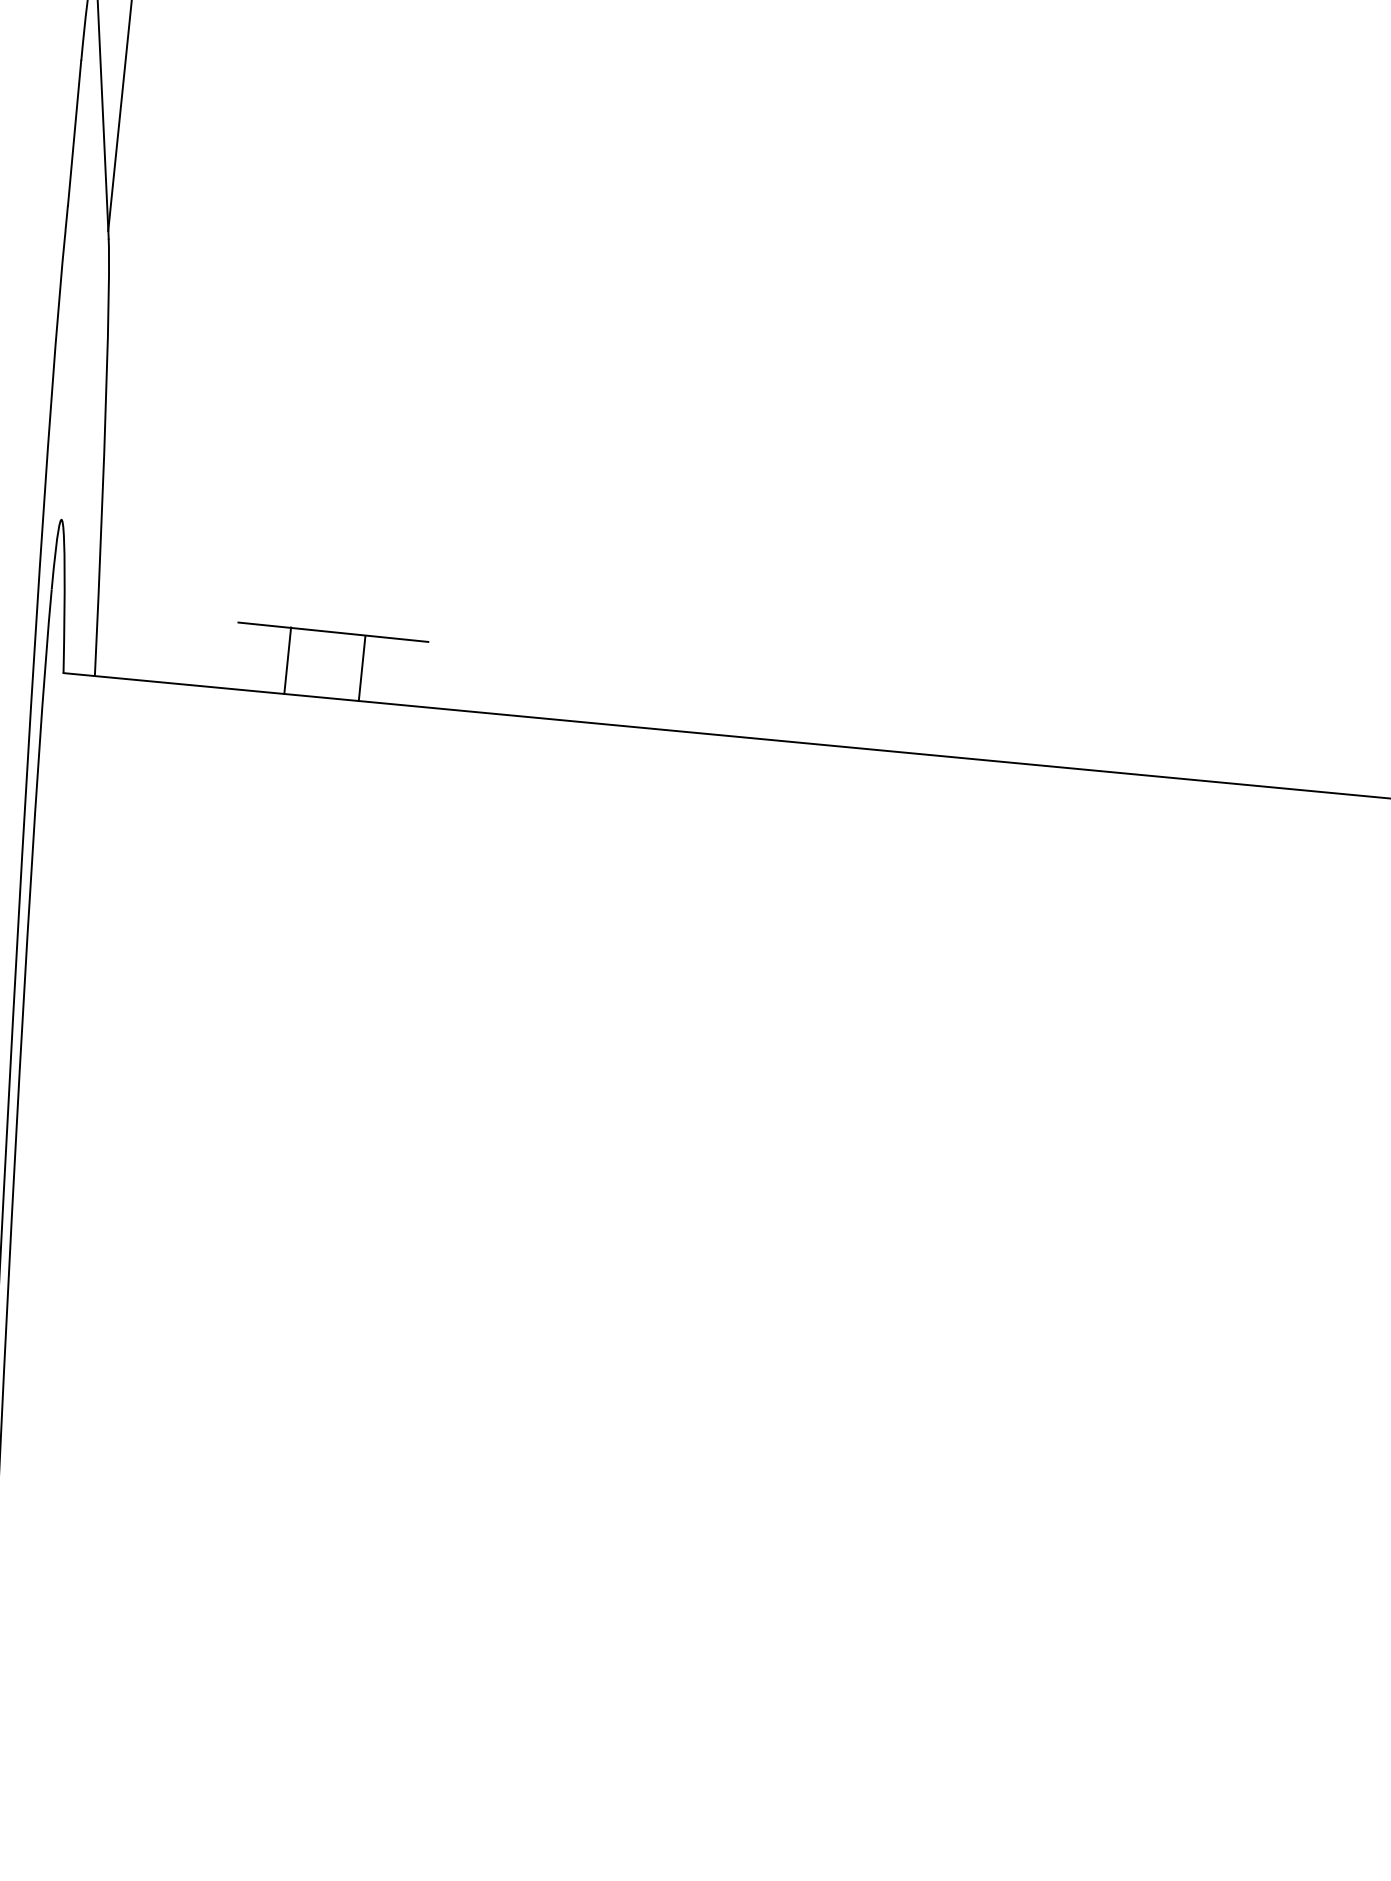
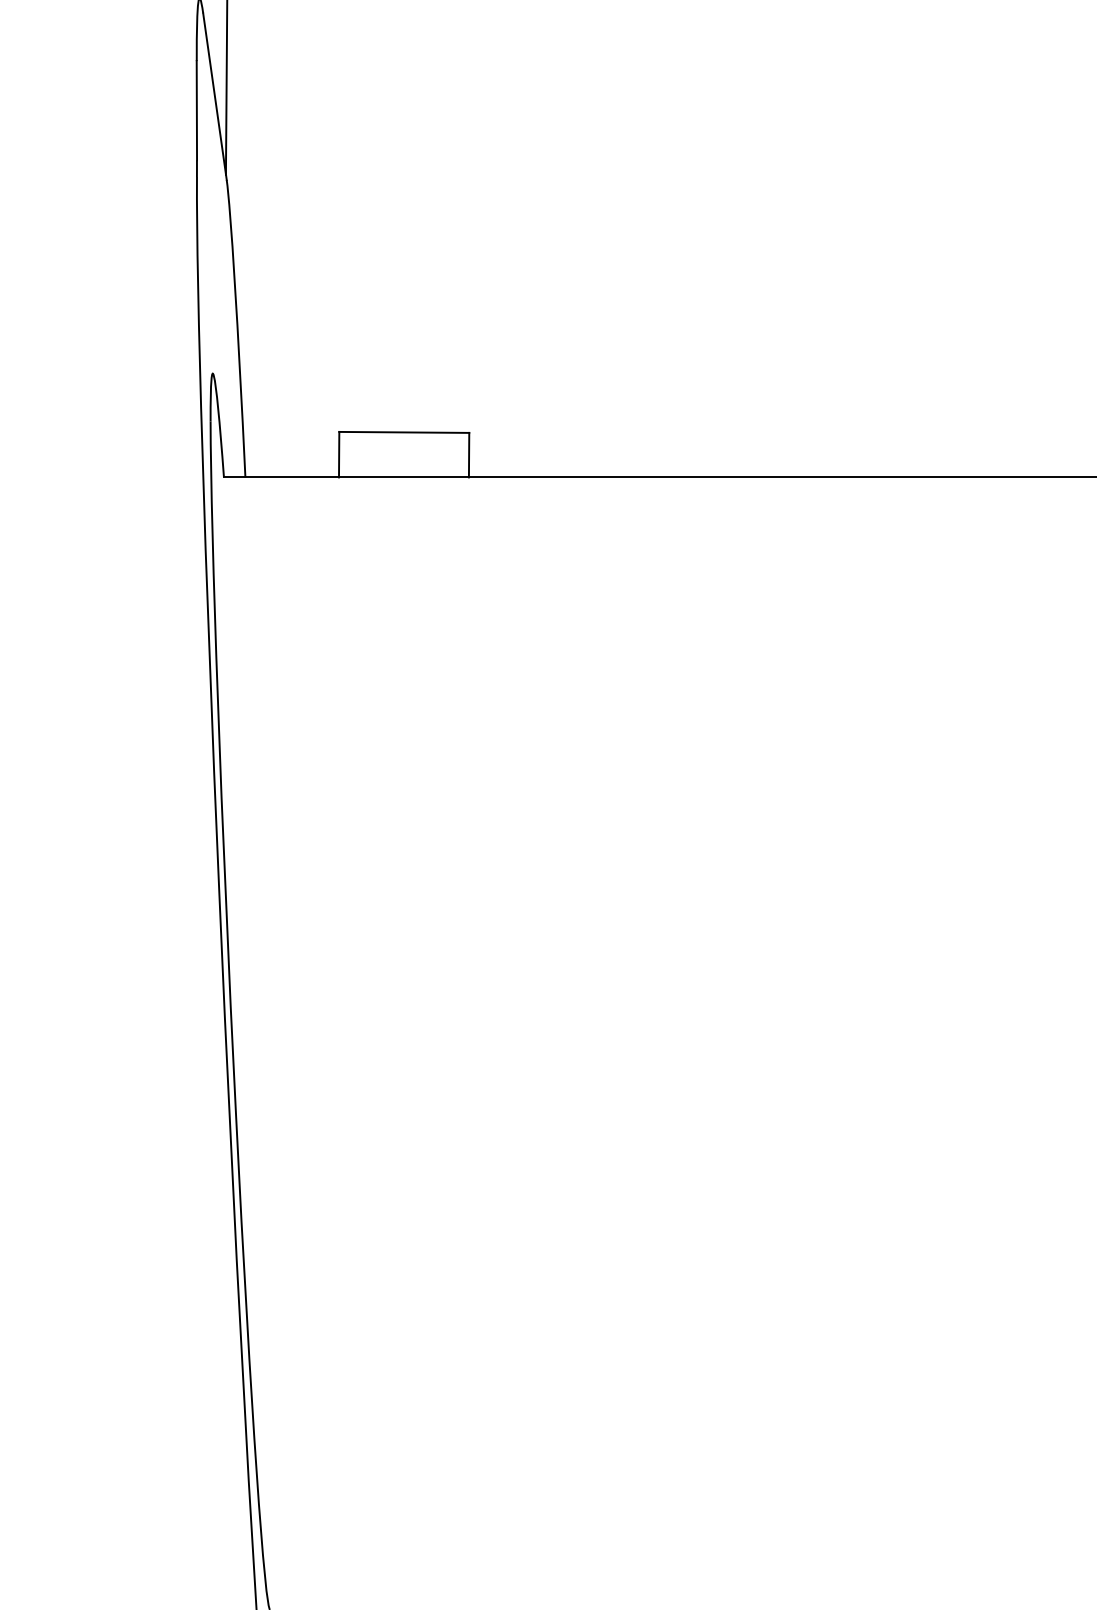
line: (288, 660) -> (339, 454), moved
line: (361, 667) -> (468, 454), moved

